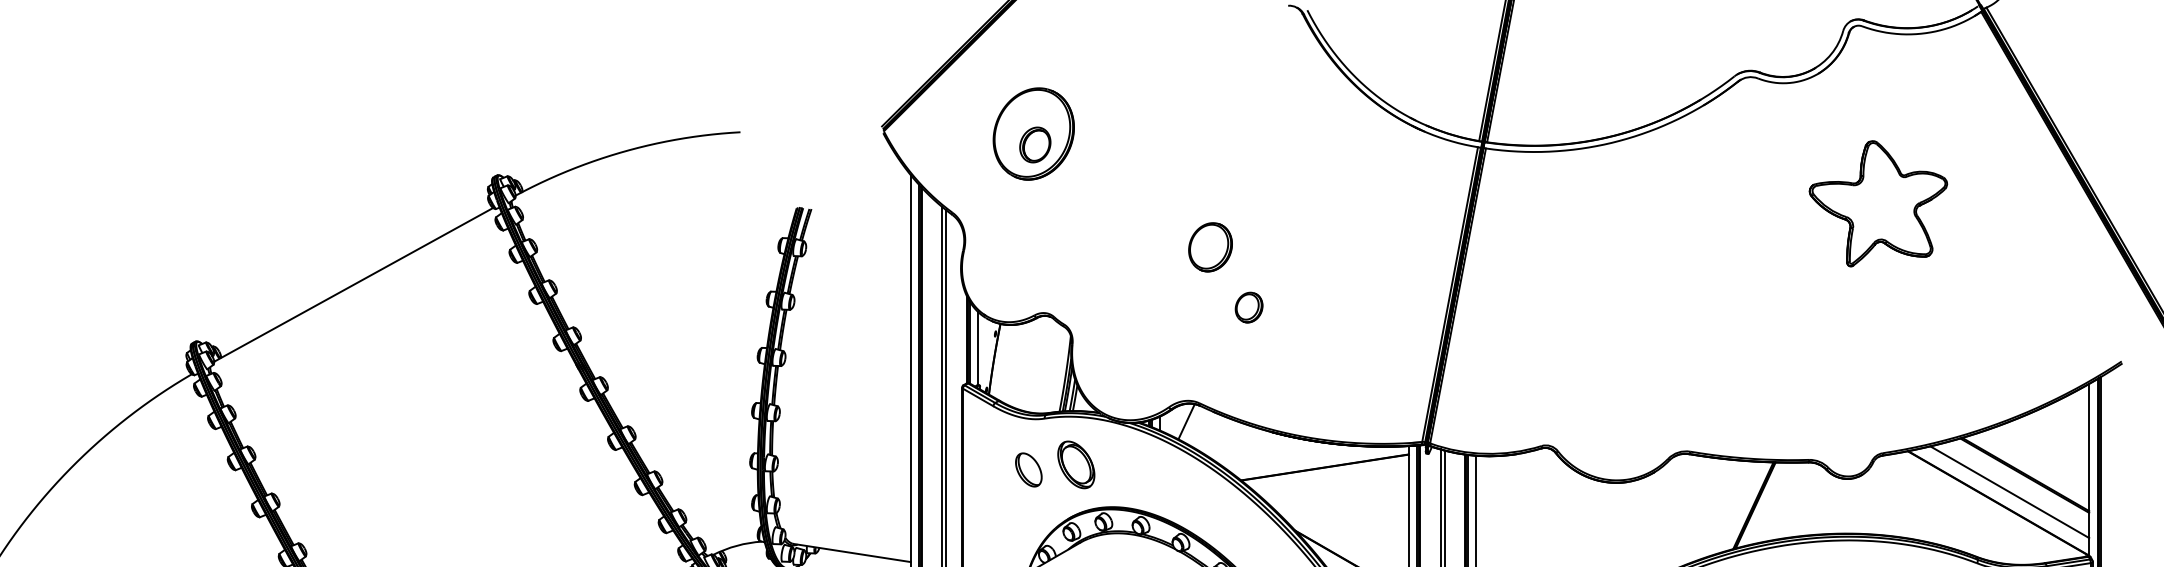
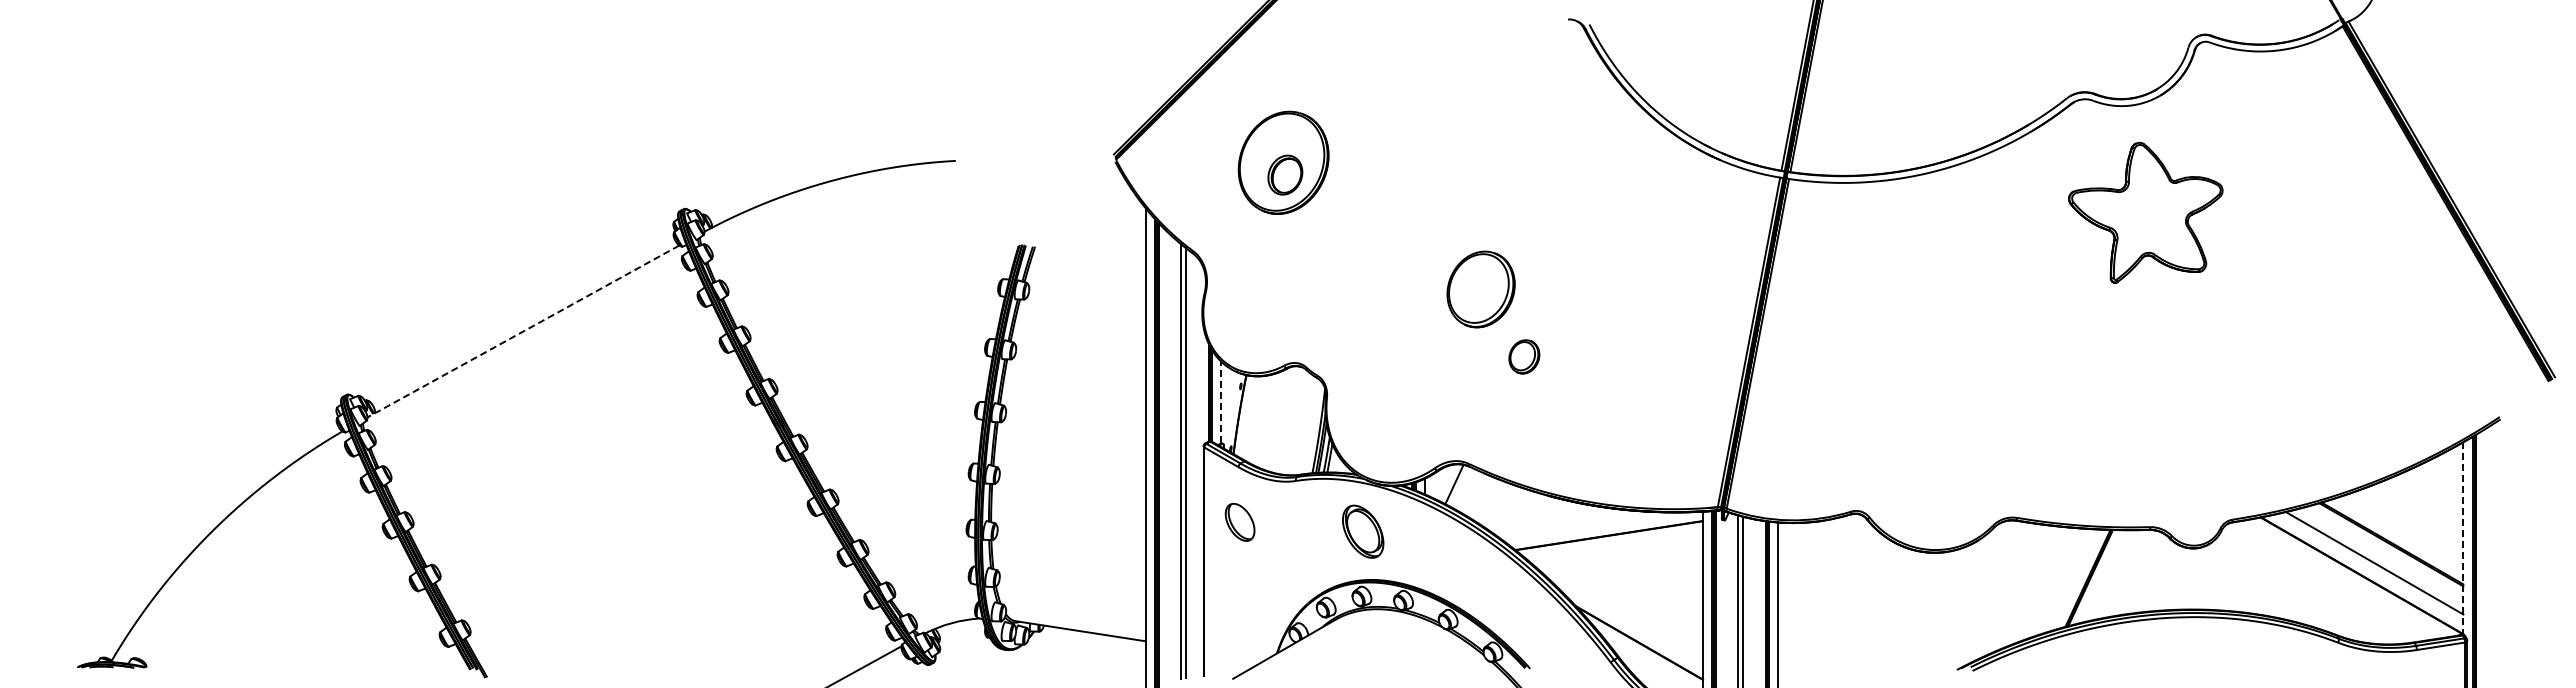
part: (1878, 203) -> (2145, 212), moved
part: (1210, 247) -> (1481, 289), size x1.4
line: (353, 284) -> (523, 331), solid -> dashed
line: (978, 348) -> (1221, 402), solid -> dashed
part: (1076, 464) -> (1363, 531), moved
part: (1028, 470) -> (1239, 522), moved
line: (2089, 470) -> (2463, 539), solid -> dashed

